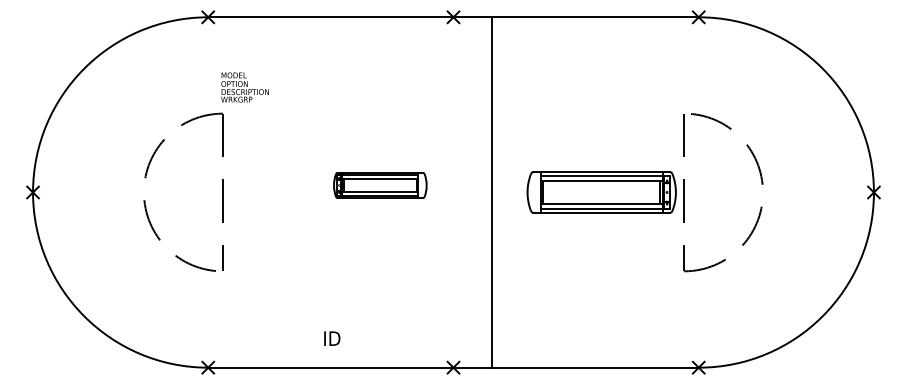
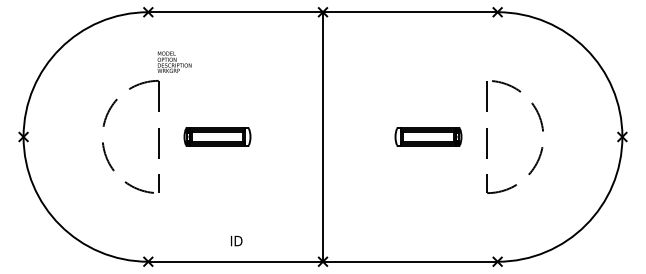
part: (380, 185) -> (217, 137), moved
line: (491, 192) -> (323, 137), moved
part: (601, 192) -> (428, 137), size x0.62

